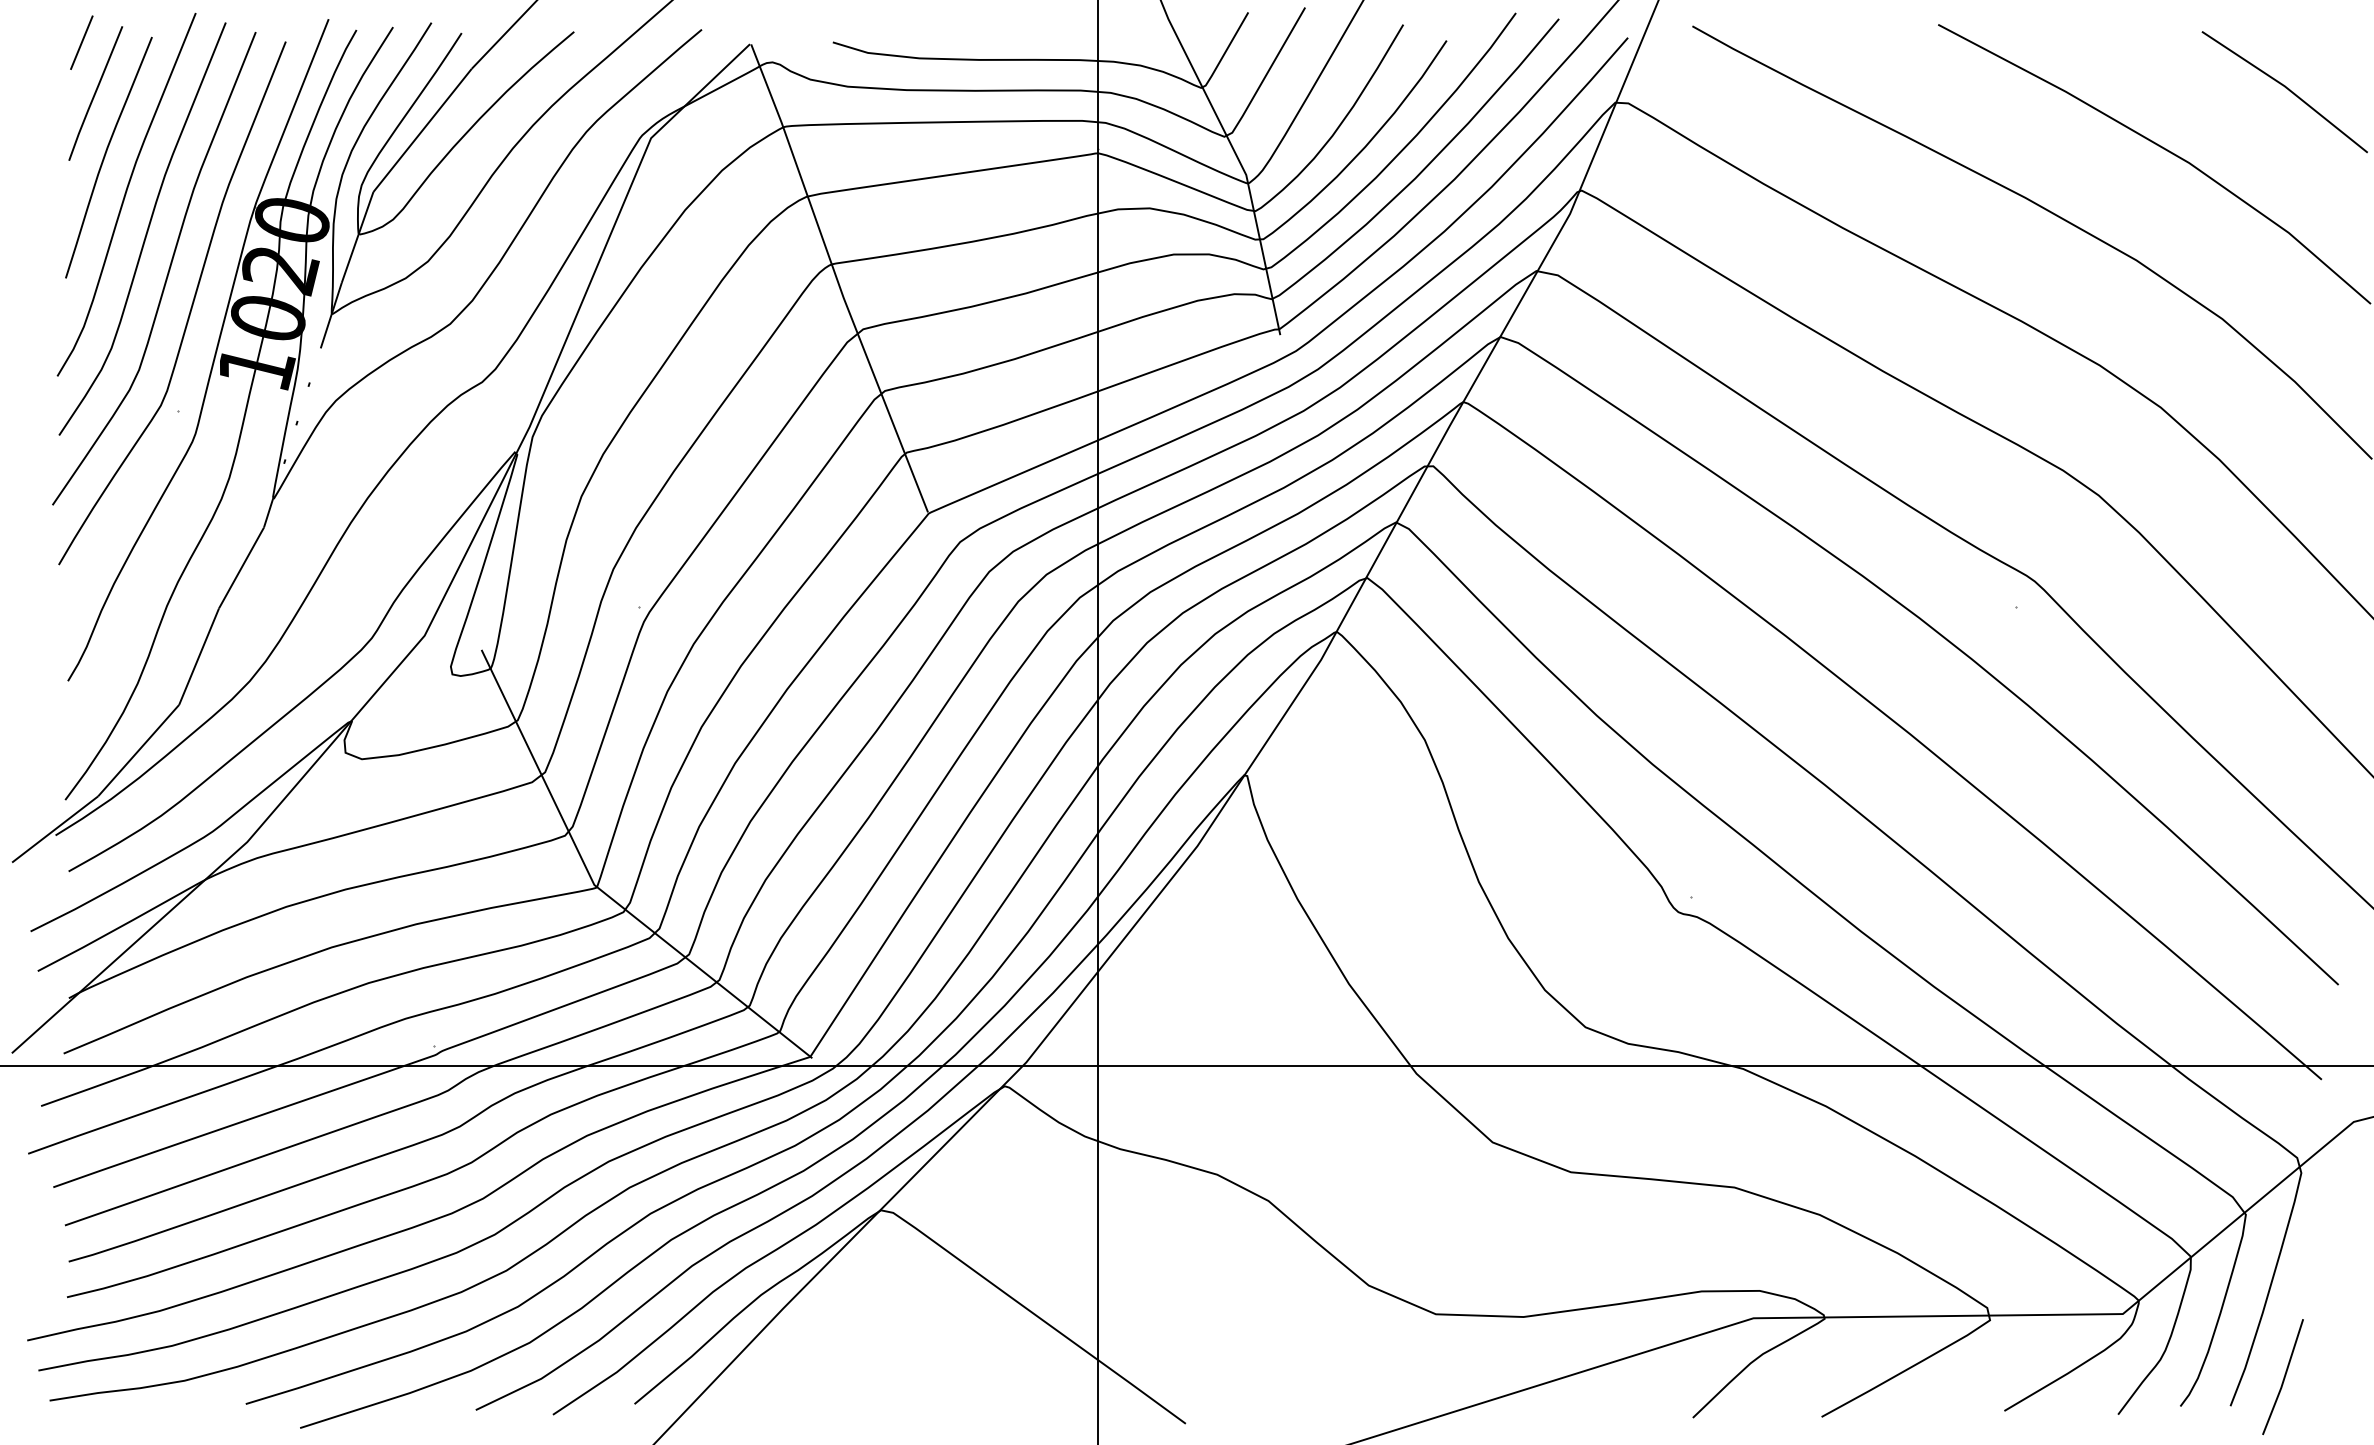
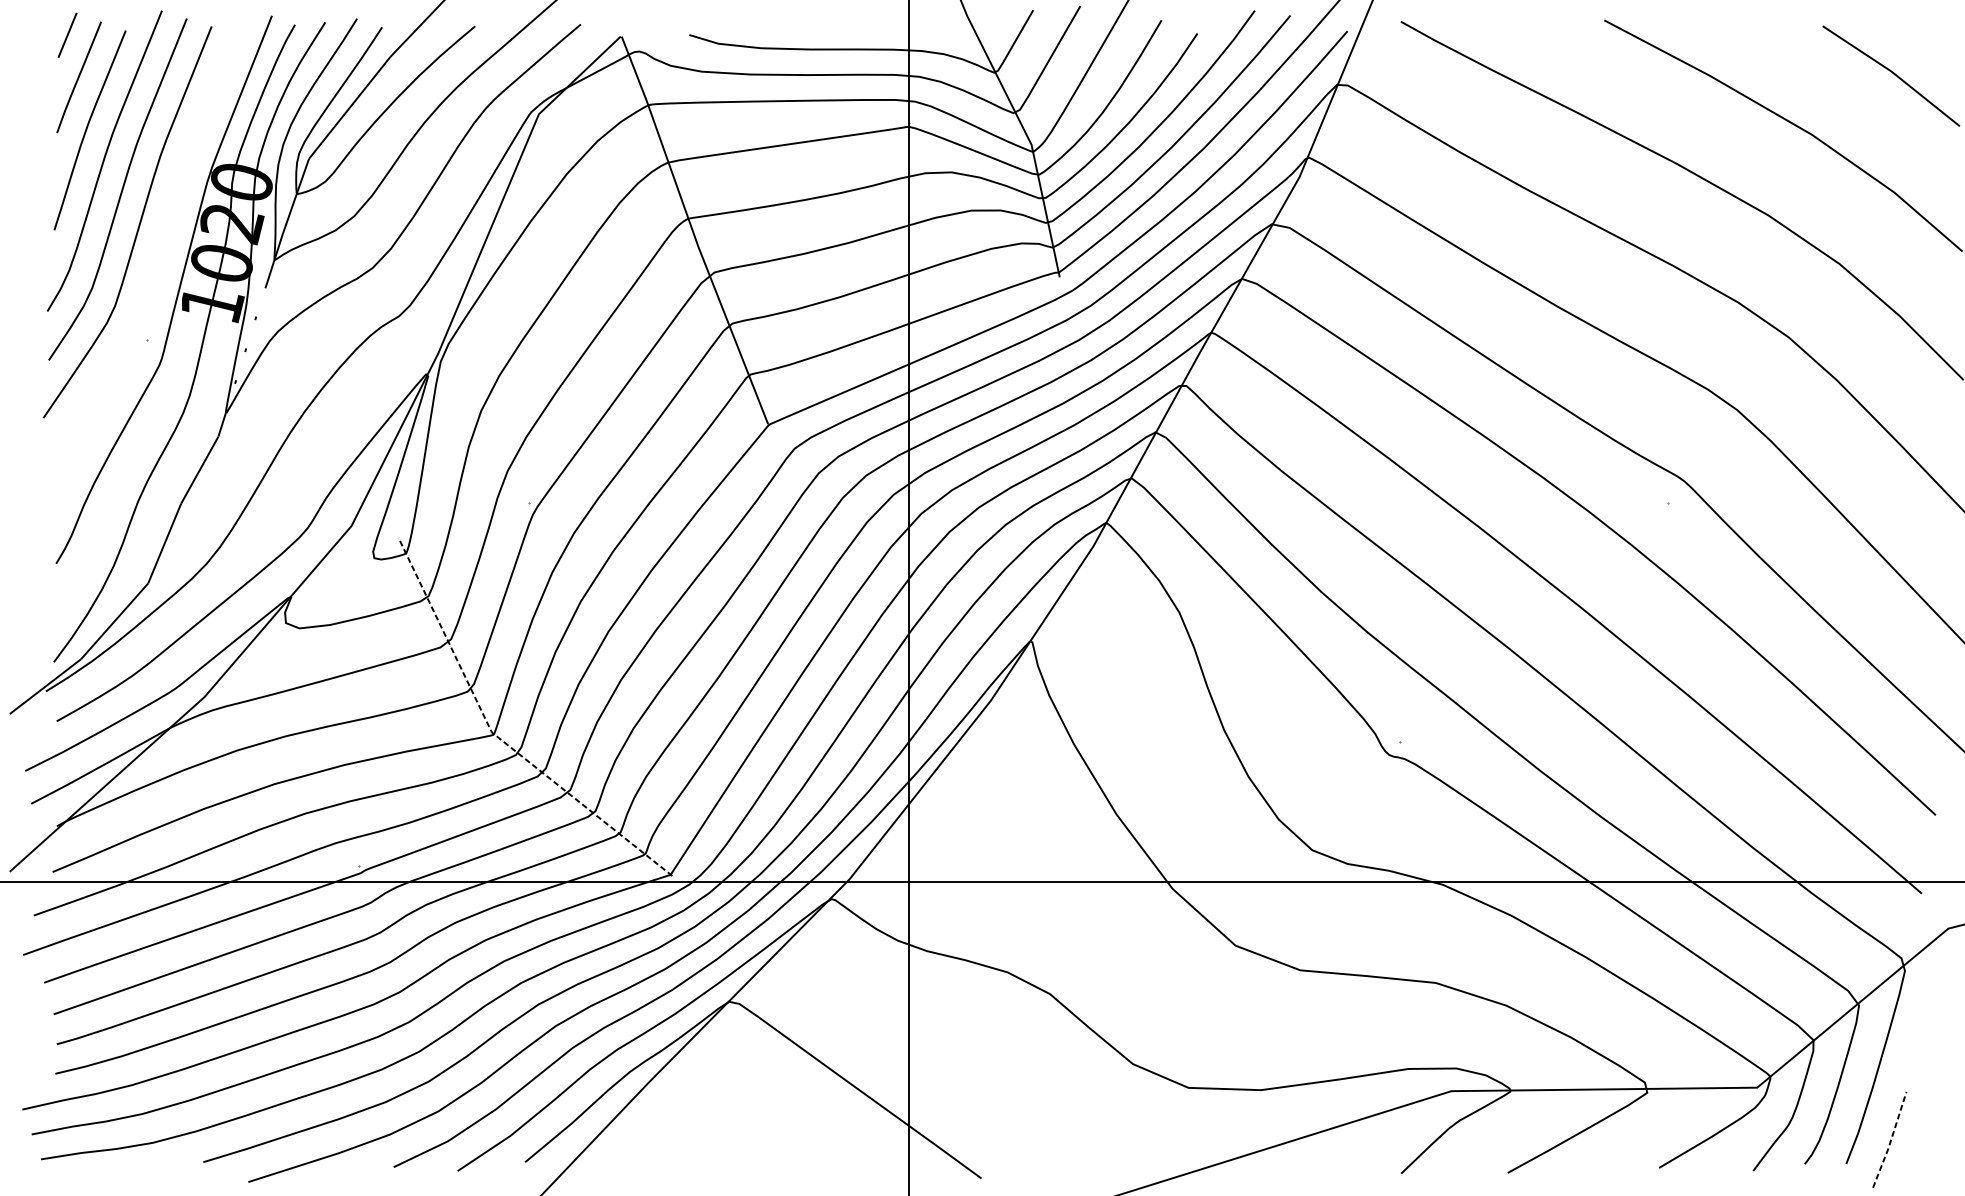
curve: (190, 307) -> (157, 254), removed
line: (600, 889) -> (496, 736), solid -> dashed
line: (2284, 1377) -> (1891, 1140), solid -> dashed

